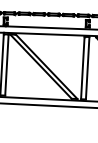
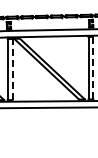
line: (6, 65) -> (12, 69), solid -> dashed
line: (87, 67) -> (93, 67), solid -> dashed

